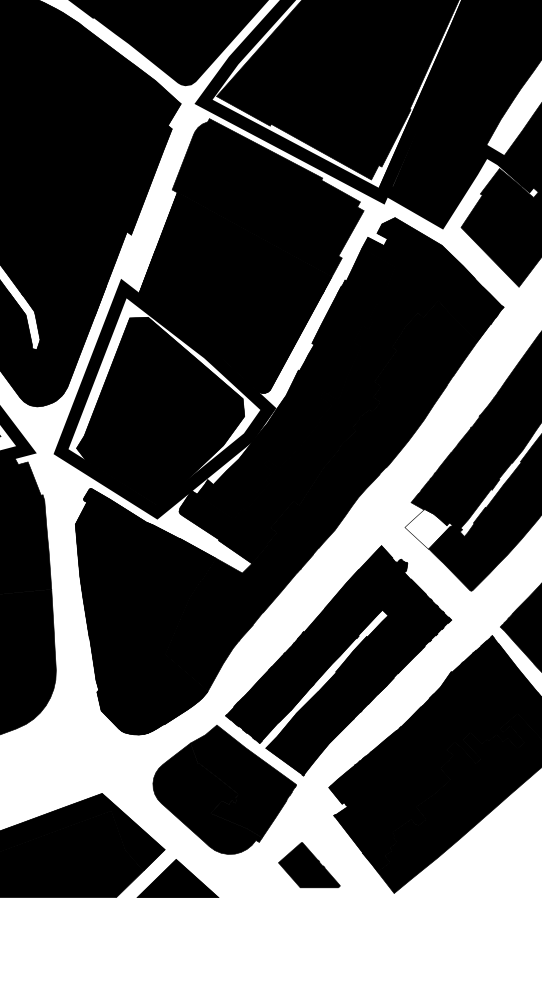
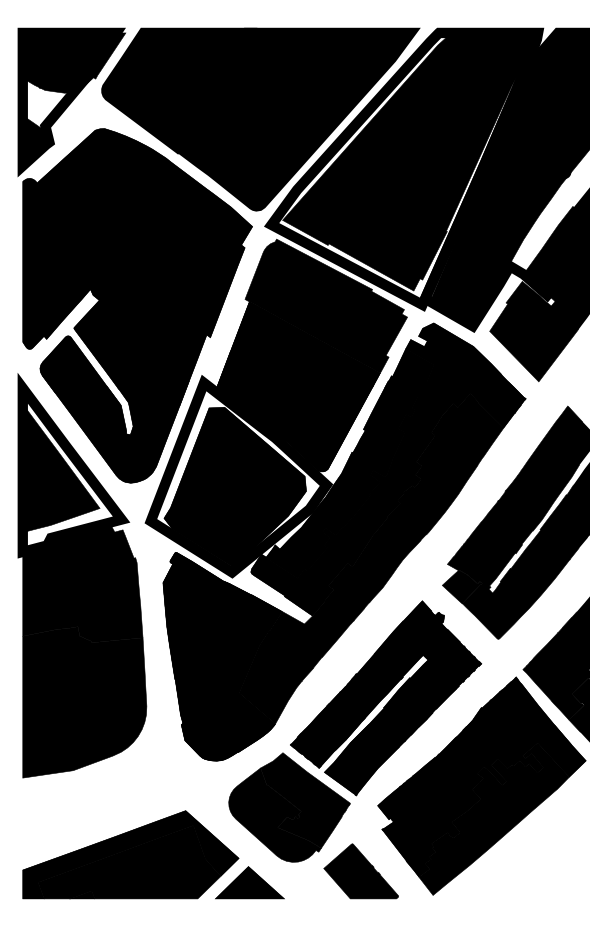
fill: (428, 528) -> (462, 586), added
part: (308, 865) -> (360, 871), size x1.43

